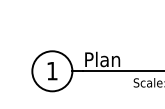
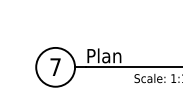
text: (52, 70) -> (55, 66), 1 -> 7

